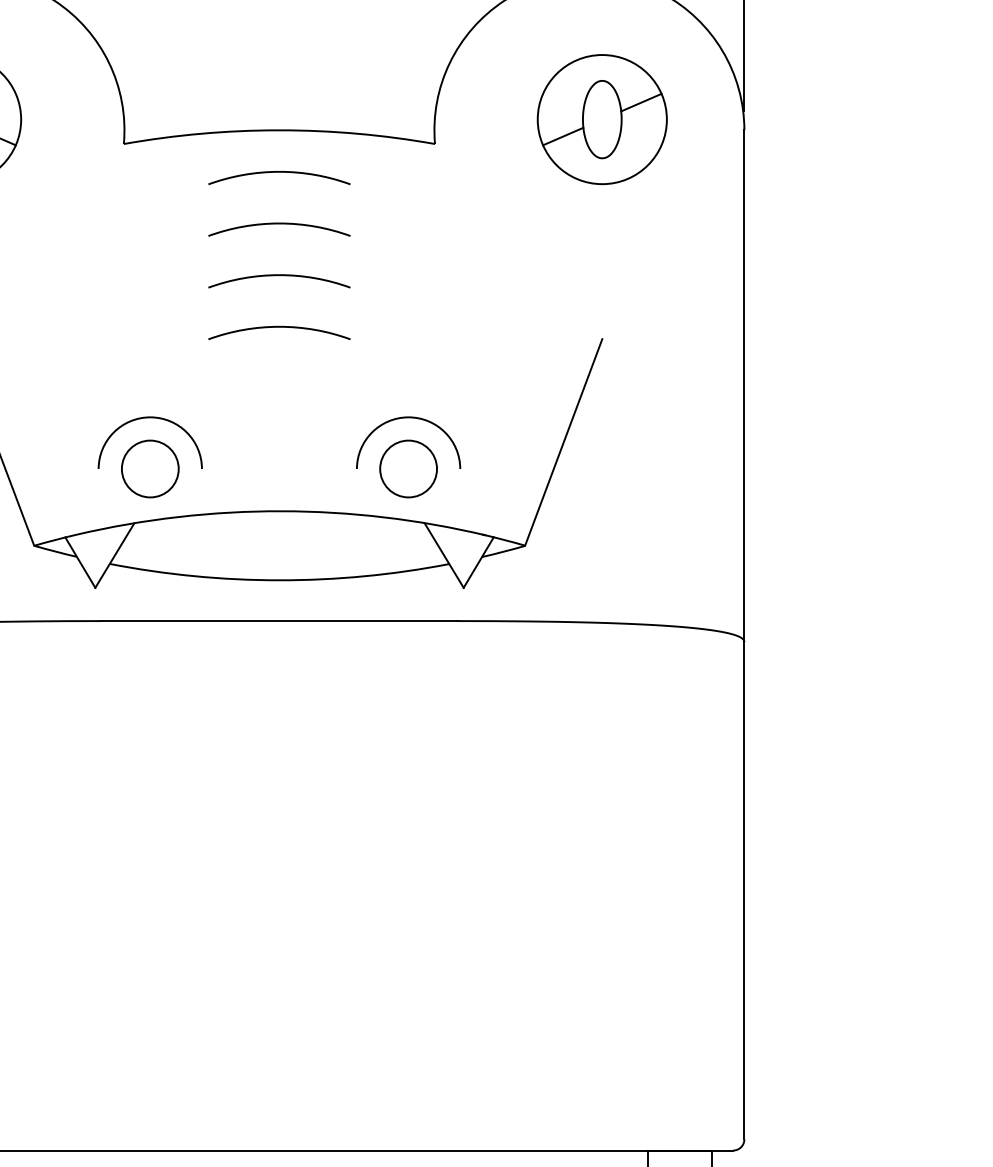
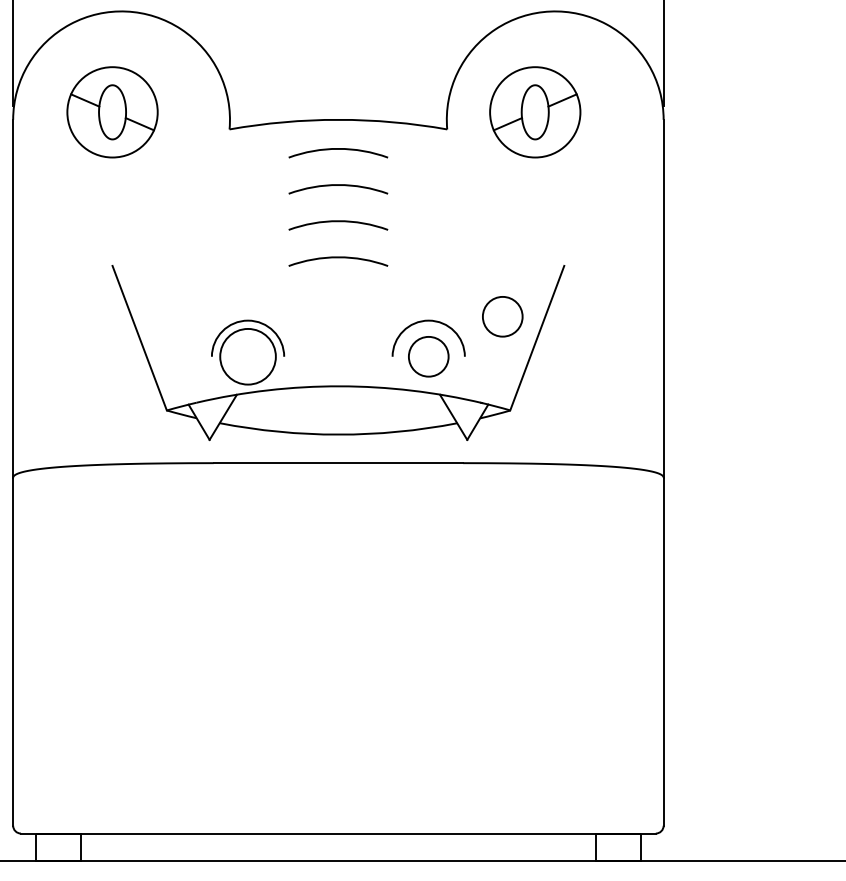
part: (602, 119) -> (535, 112), moved
circle: (514, 411) -> (502, 316), added
circle: (149, 468) -> (247, 356), size x1.4

